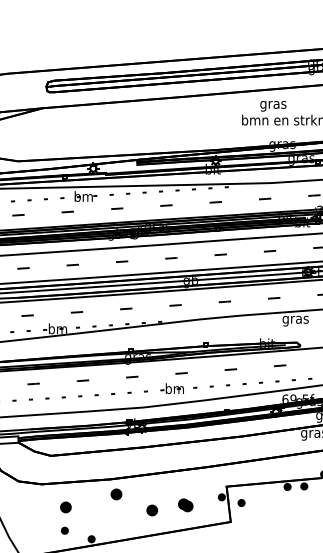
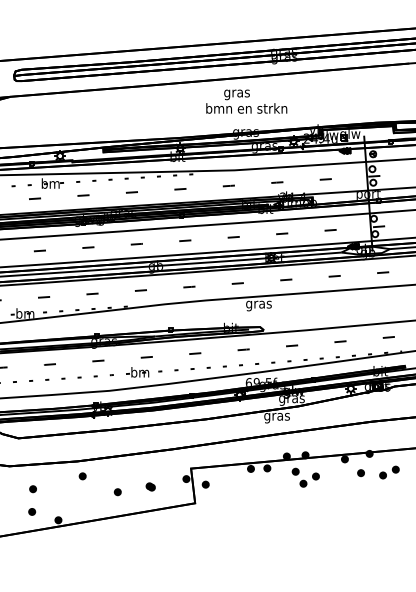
part: (116, 494) -> (82, 476), size x0.62
part: (185, 504) -> (150, 486), size x0.62
part: (65, 507) -> (32, 489), size x0.62
part: (151, 510) -> (117, 492), size x0.62

